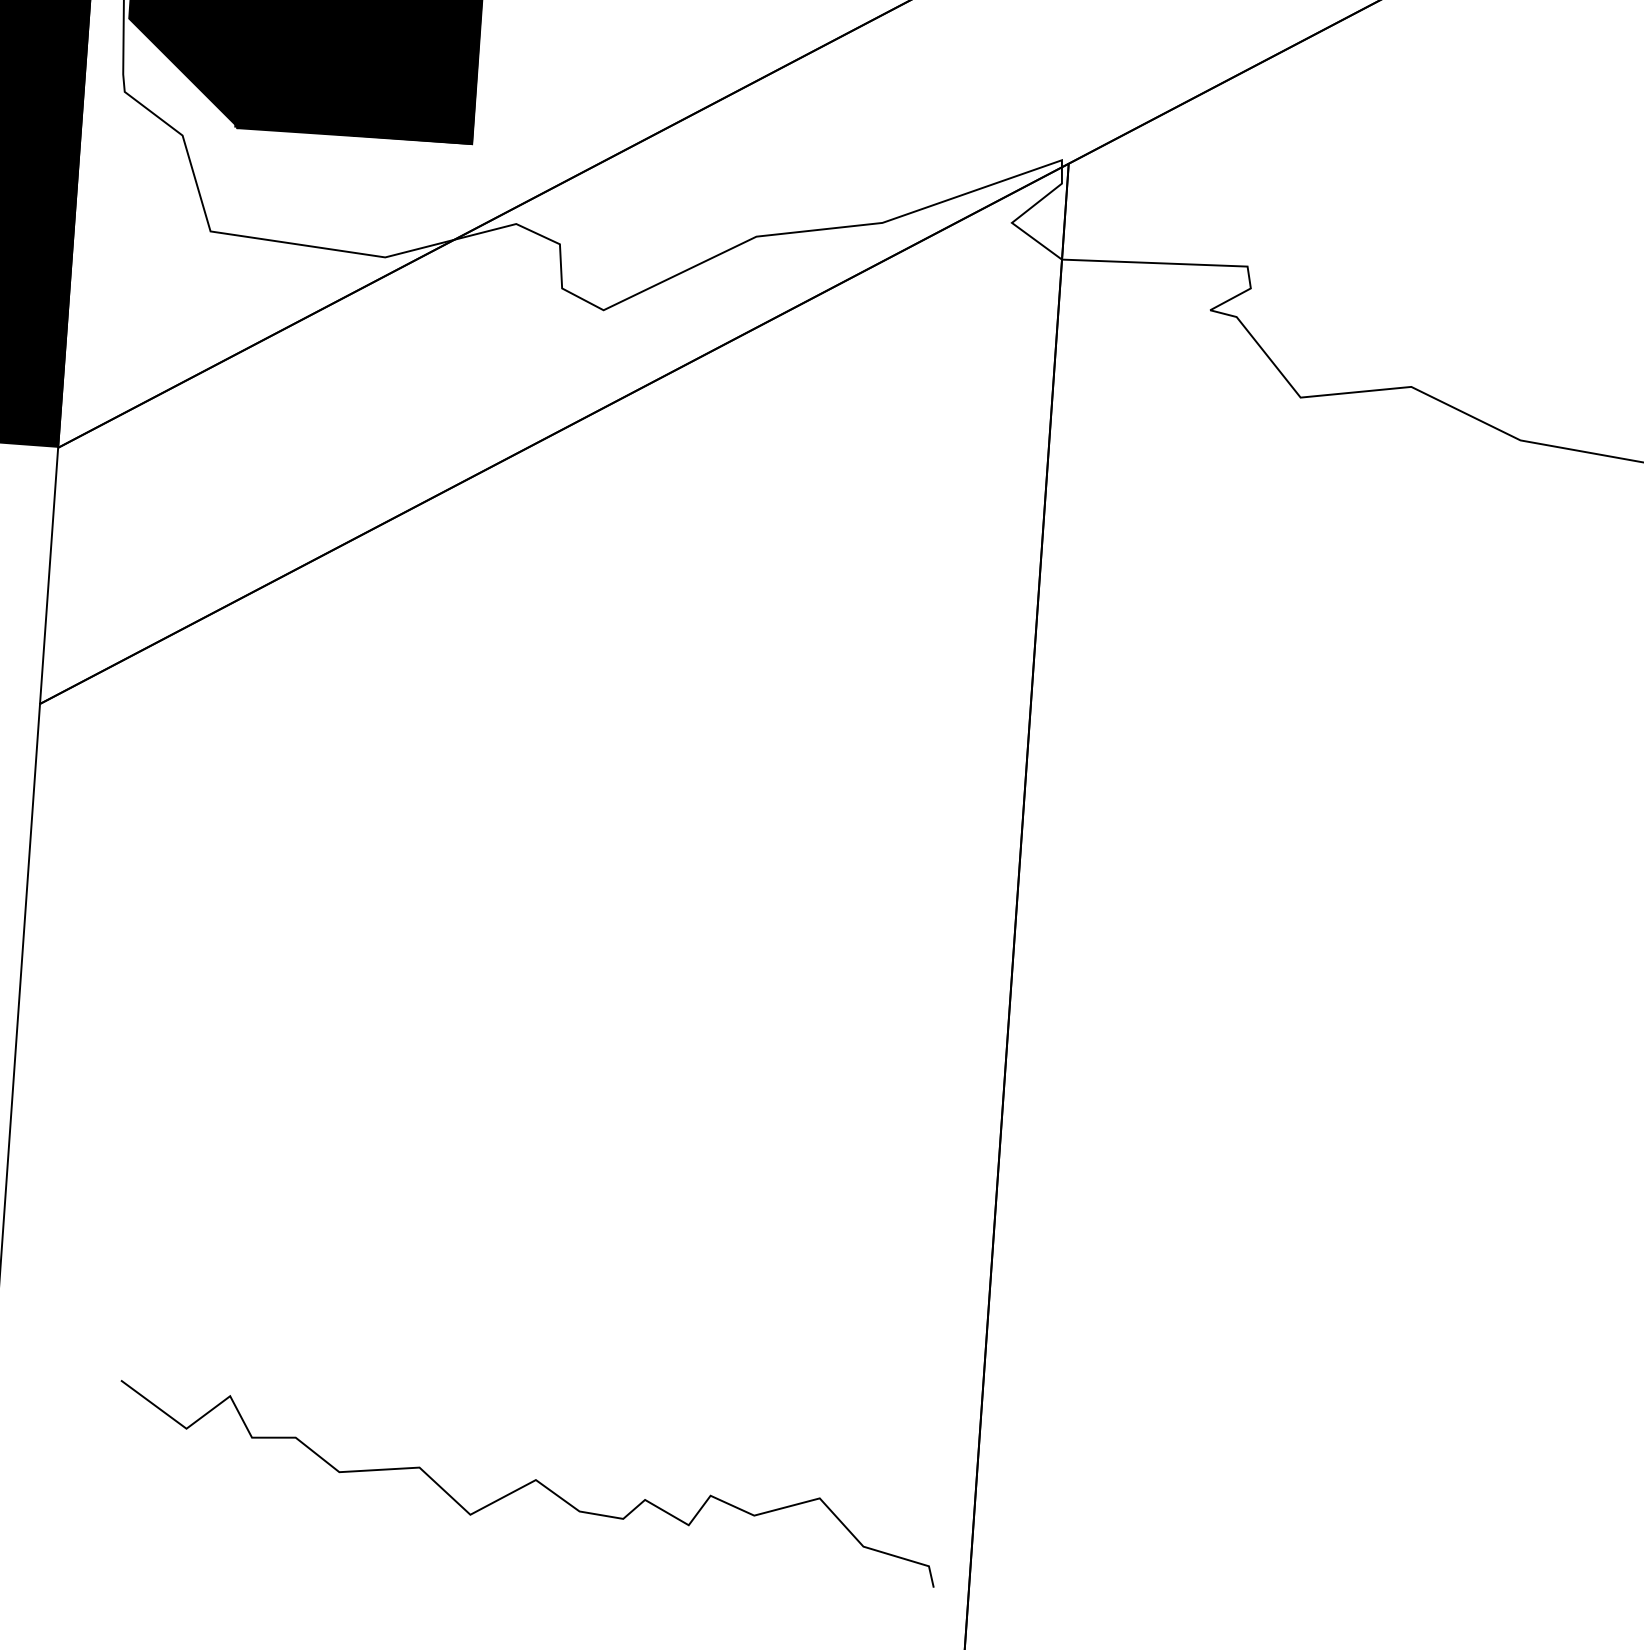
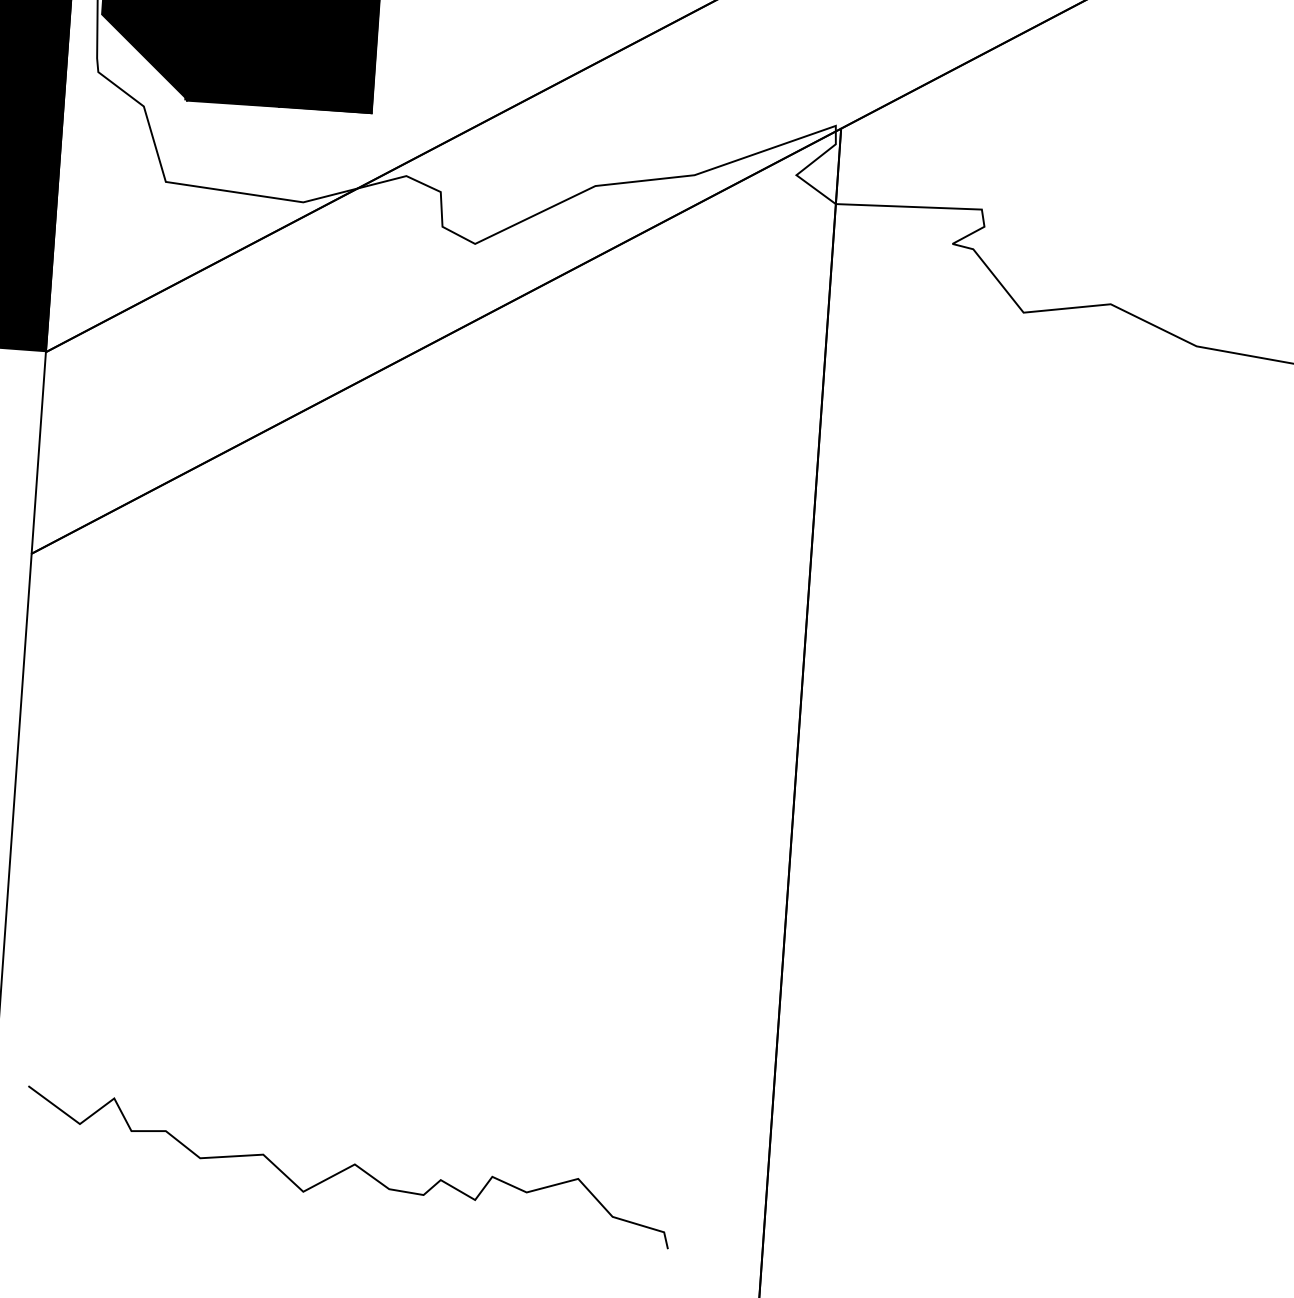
curve: (527, 1483) -> (348, 1167), moved

